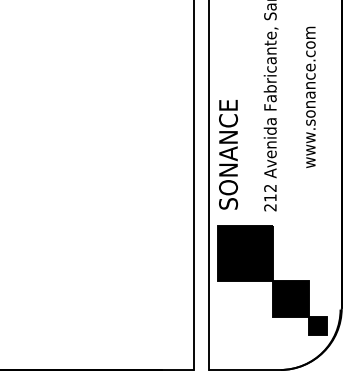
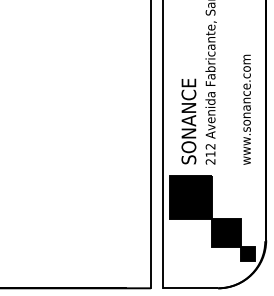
text: (310, 96) -> (246, 109), moved
text: (227, 154) -> (188, 121), moved

